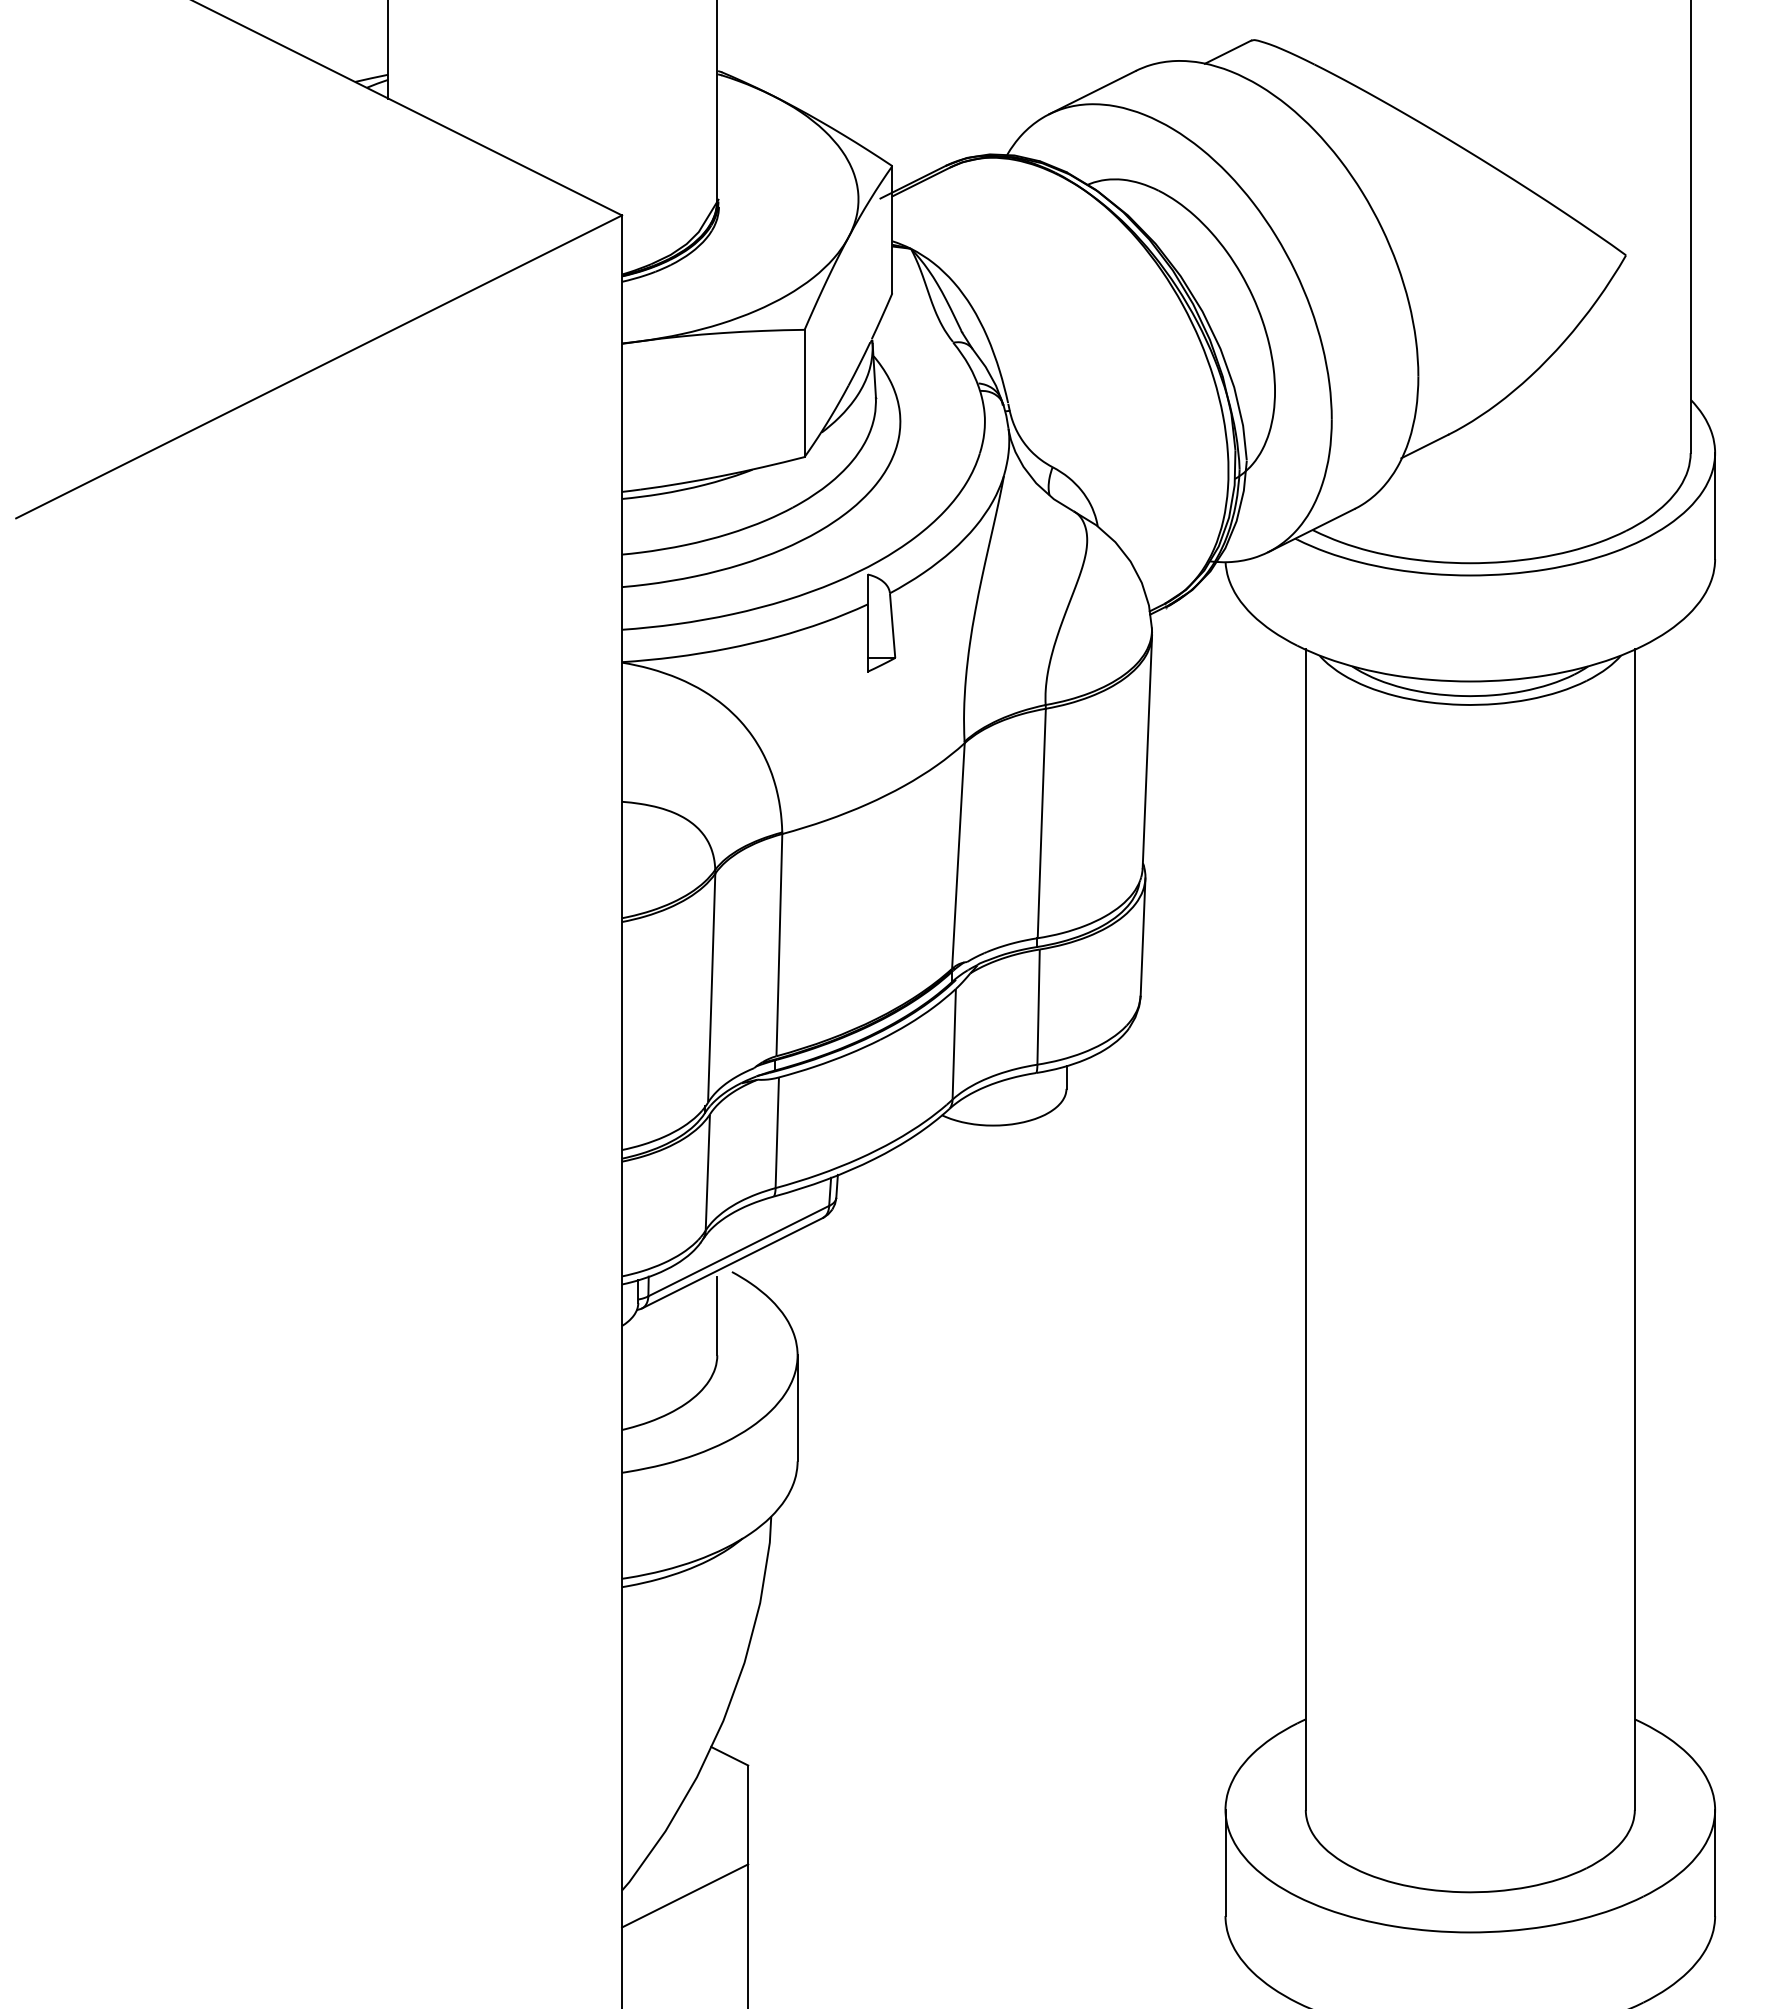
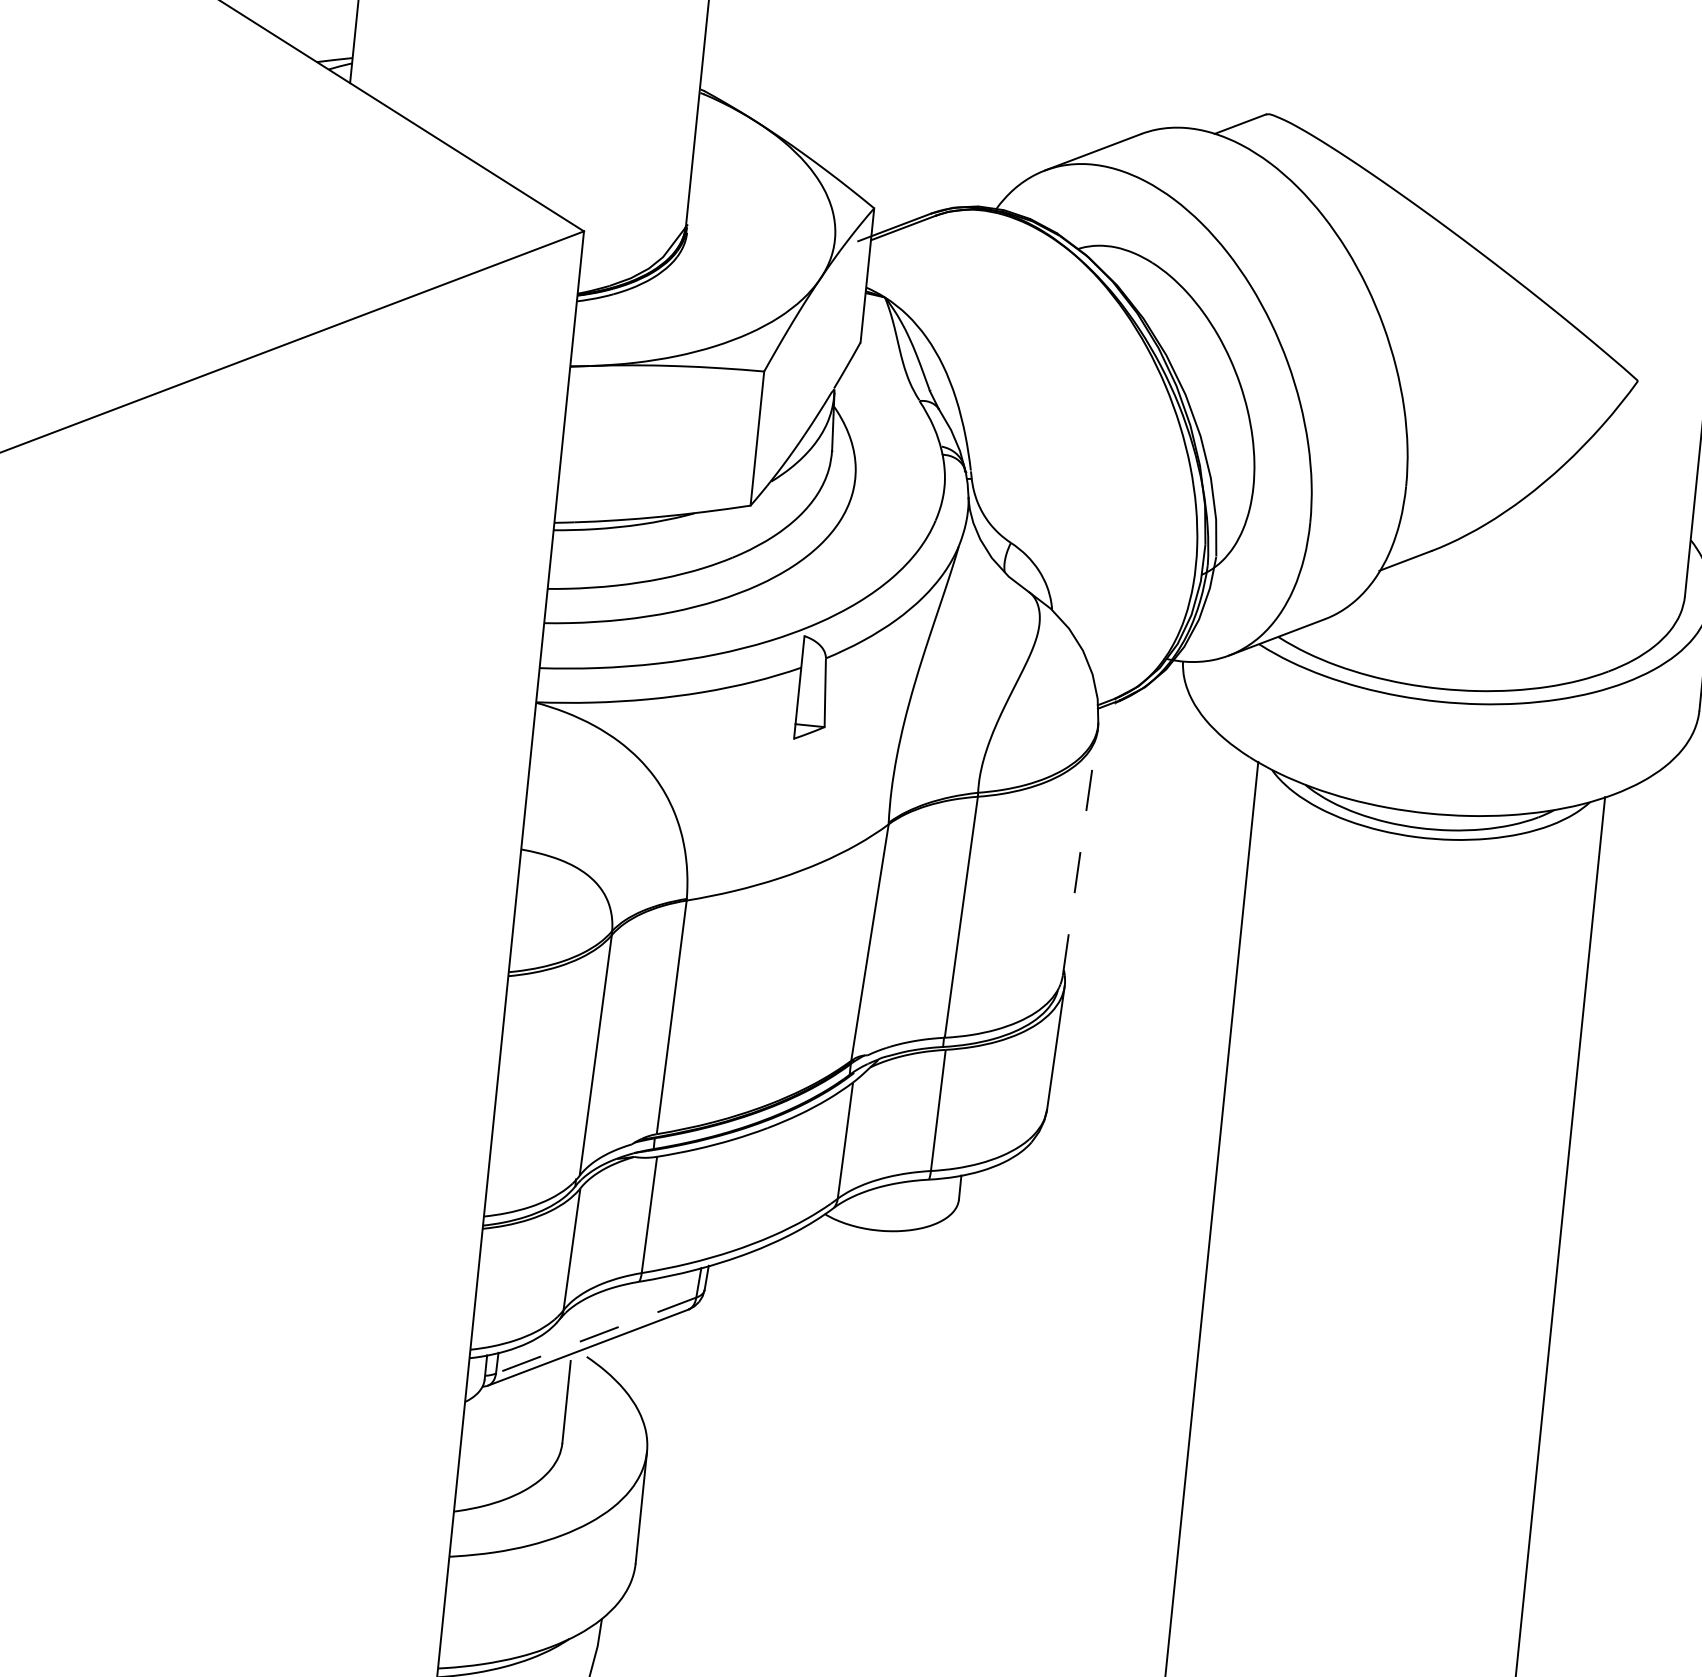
line: (1147, 751) -> (1080, 852), solid -> dashed
line: (738, 1251) -> (595, 1335), solid -> dashed

